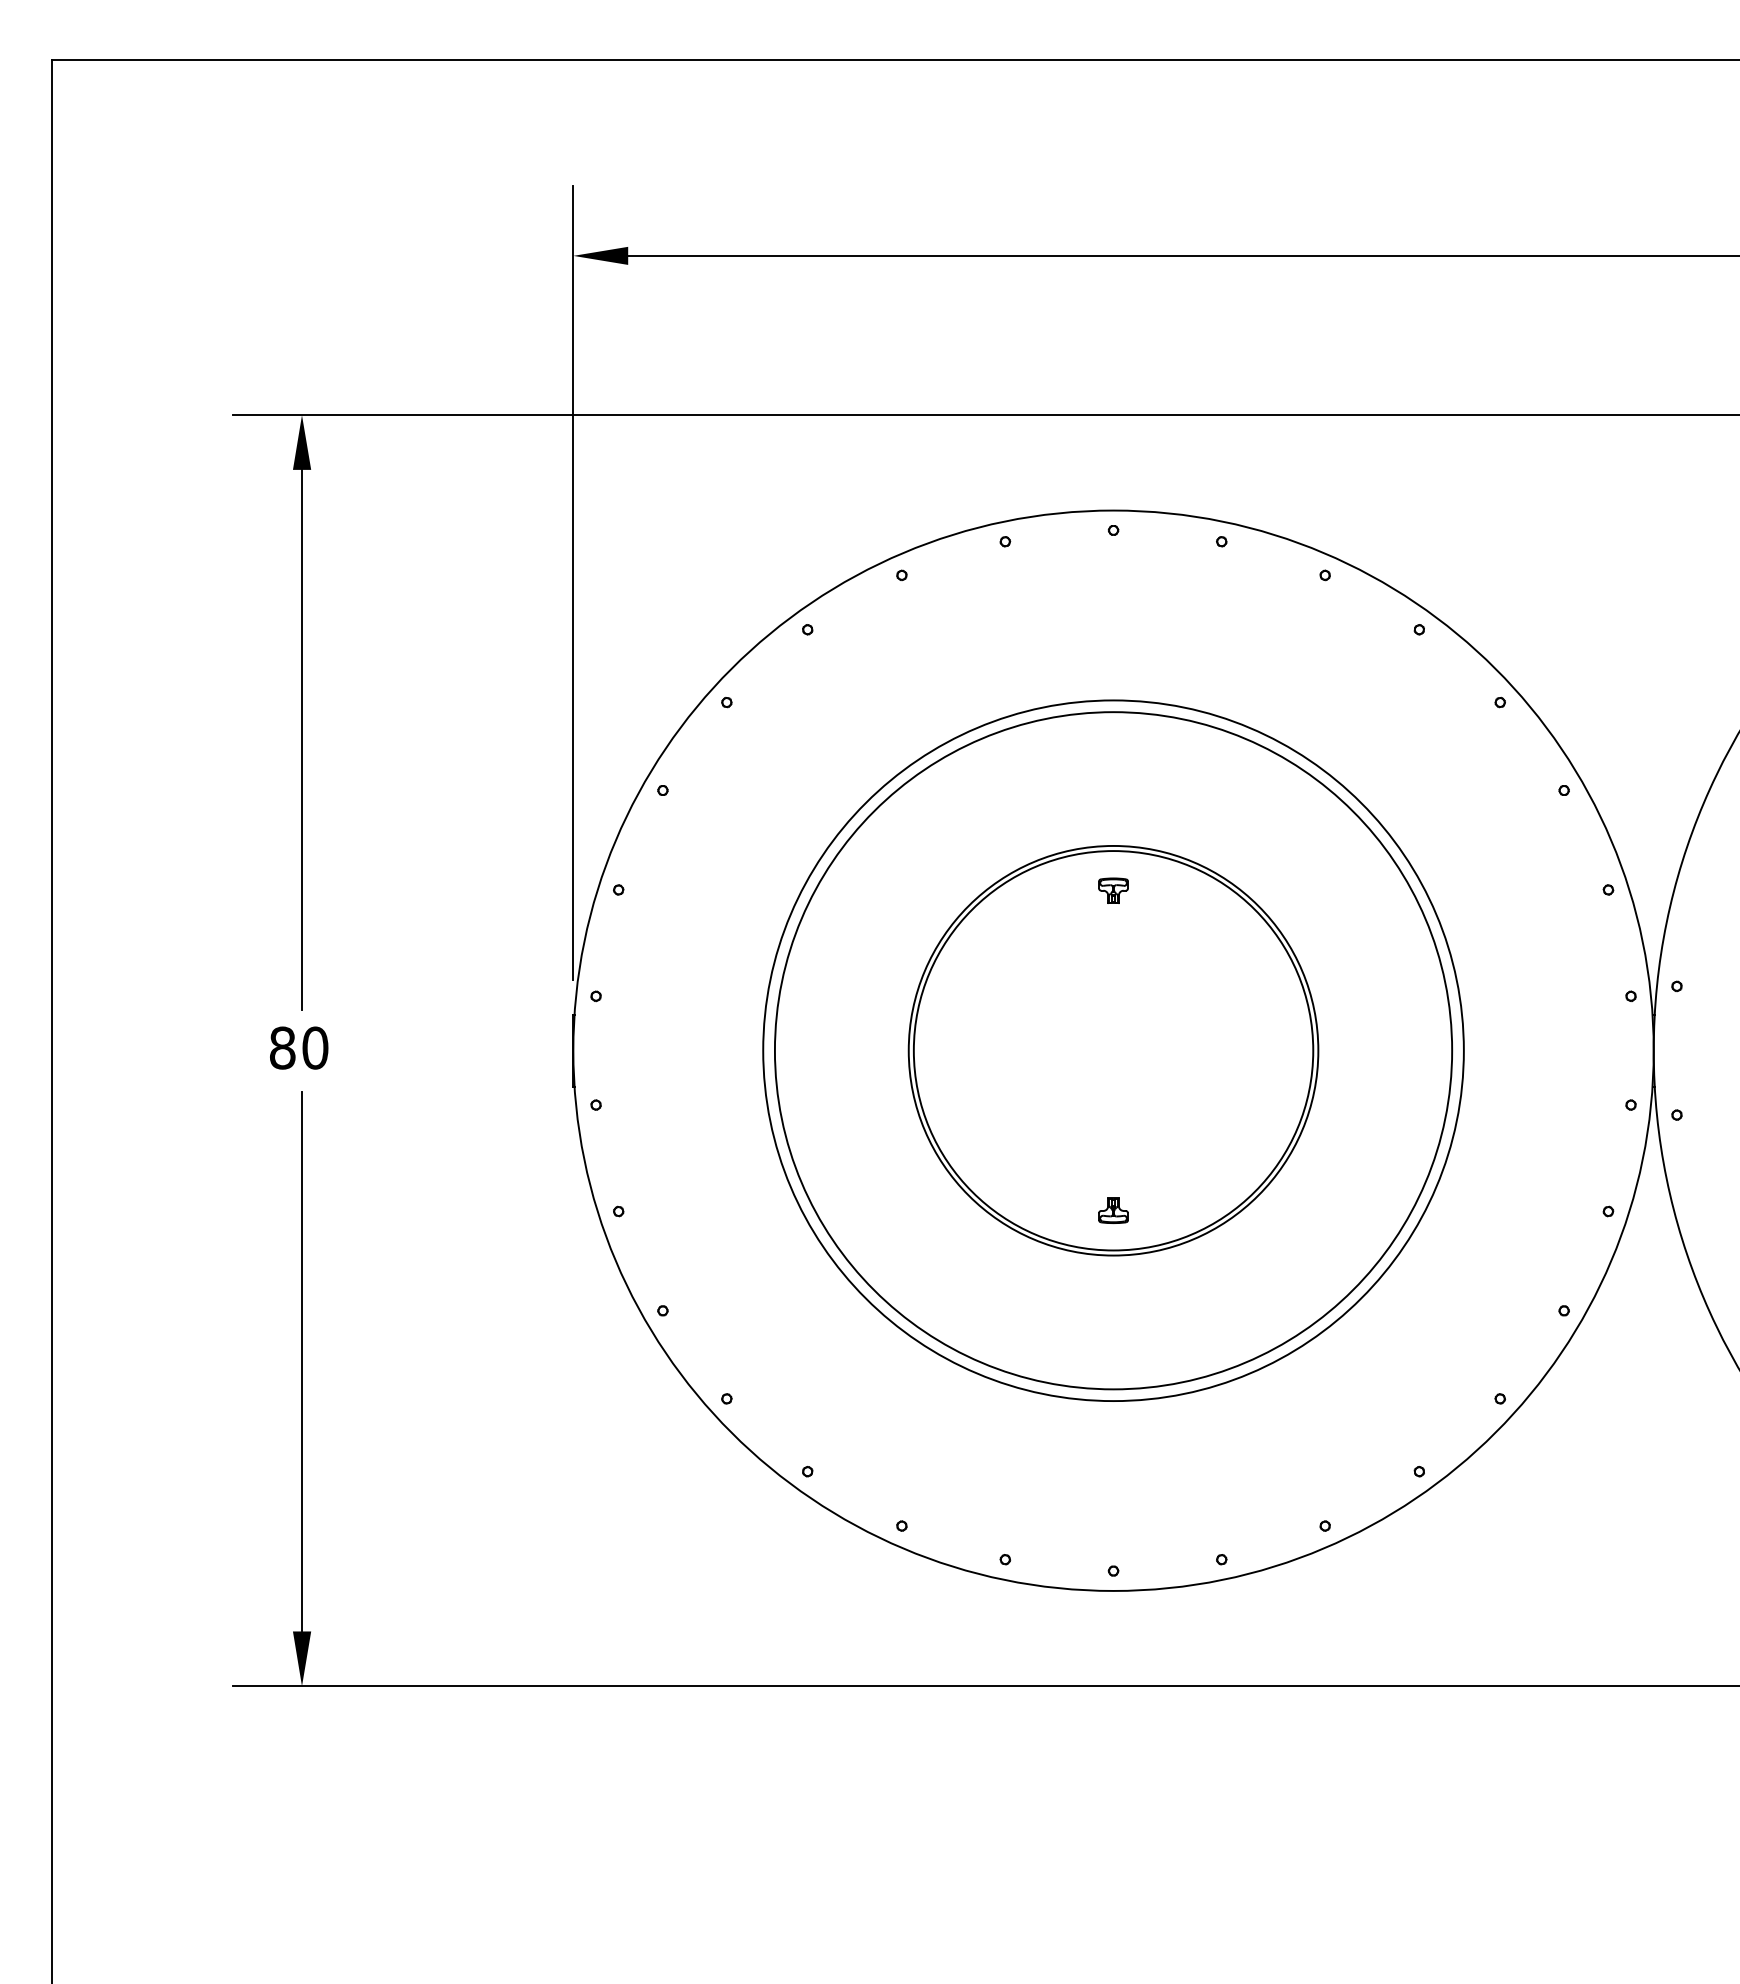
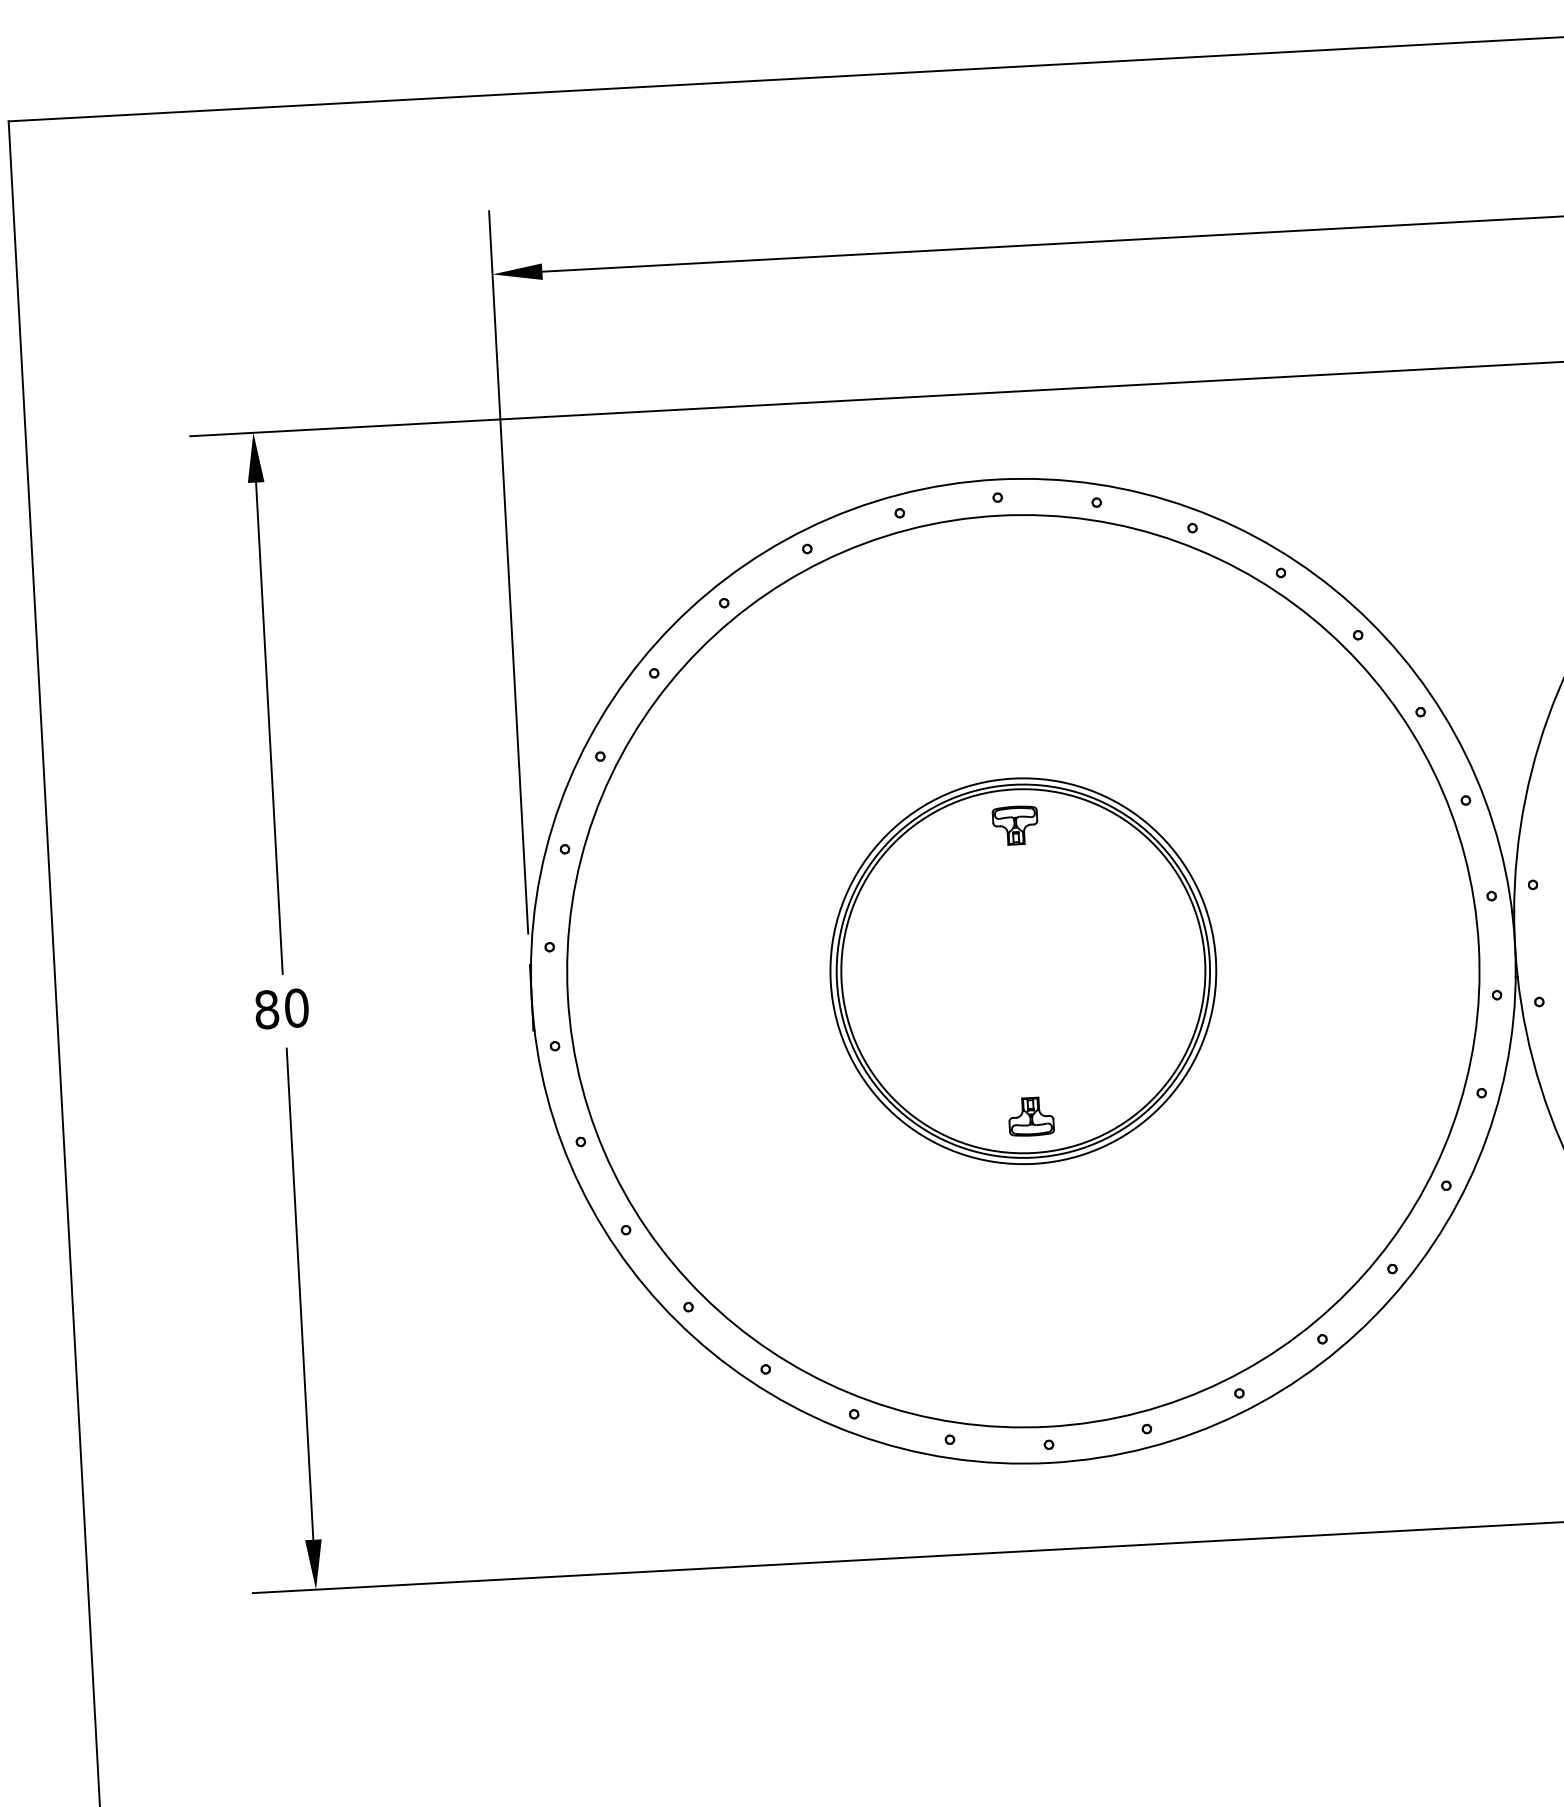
part: (1113, 890) -> (1015, 825), size x1.67
circle: (1113, 1050) -> (1023, 971), size x0.62
circle: (1113, 1050) -> (1023, 971), size x1.43
part: (1113, 1210) -> (1031, 1116), size x1.67

